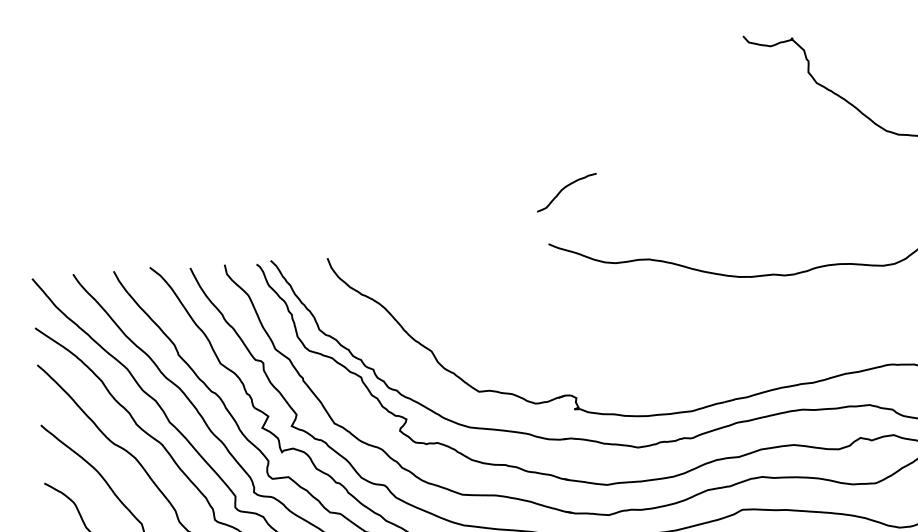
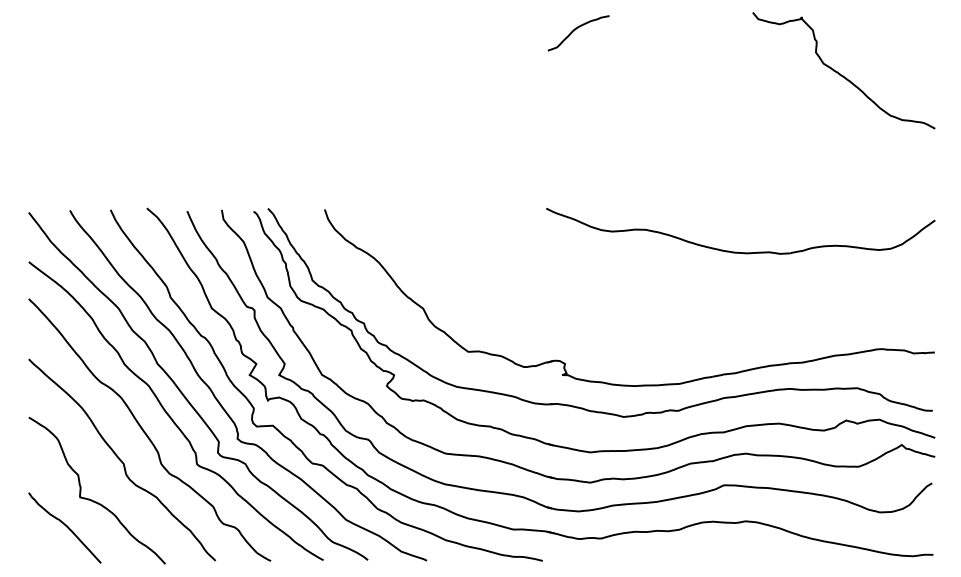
curve: (563, 190) -> (575, 30), moved

